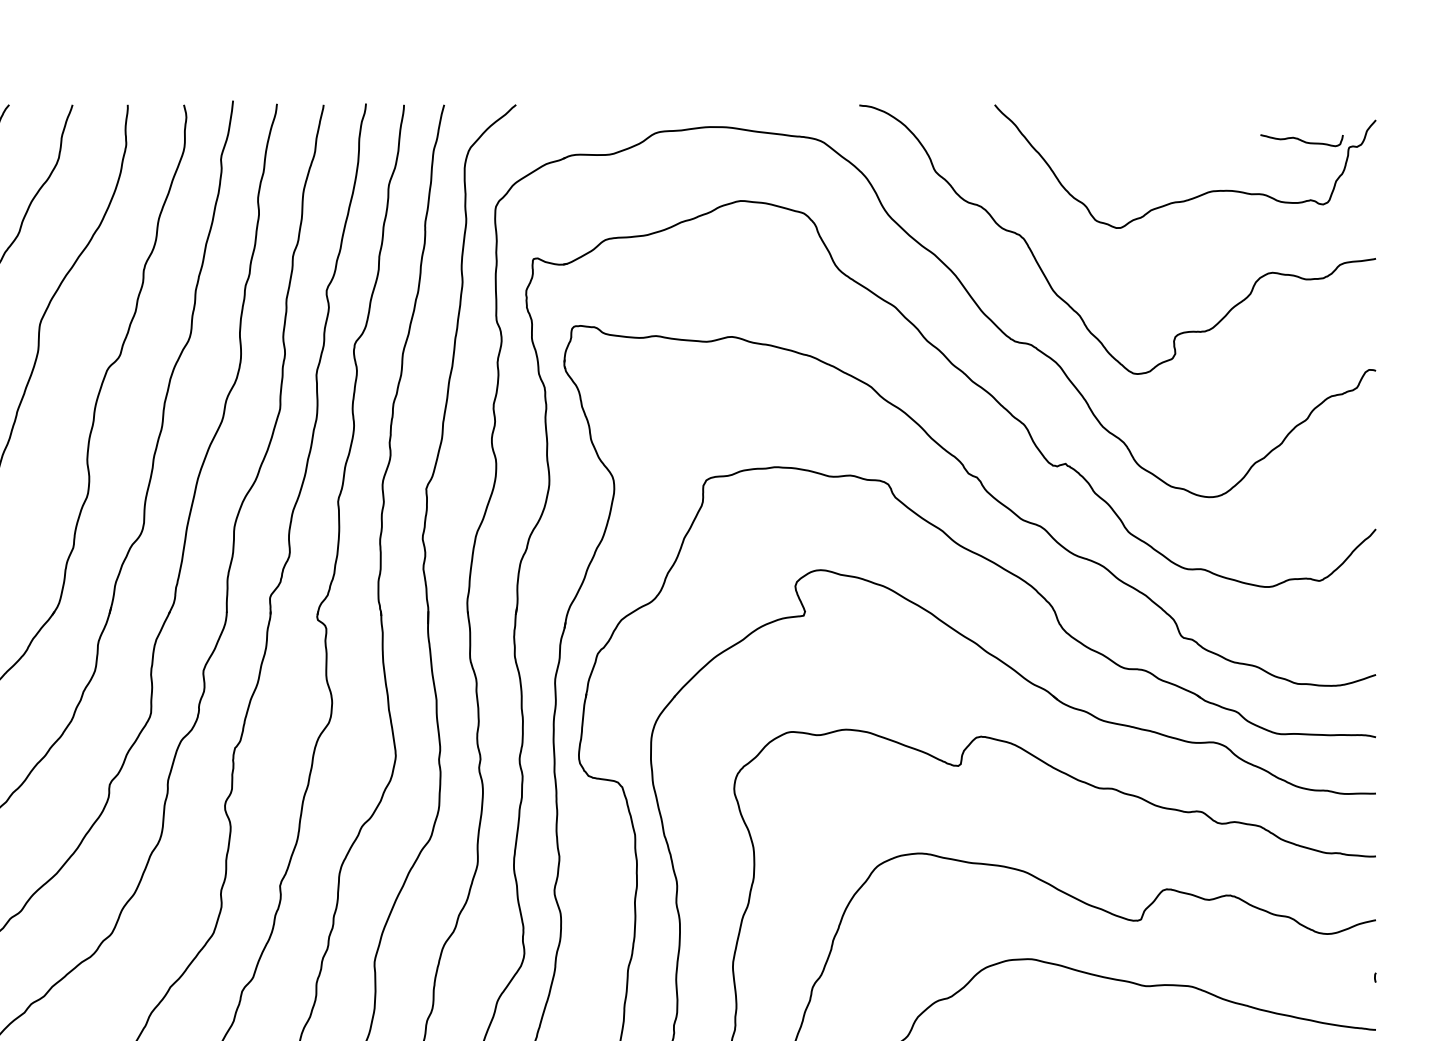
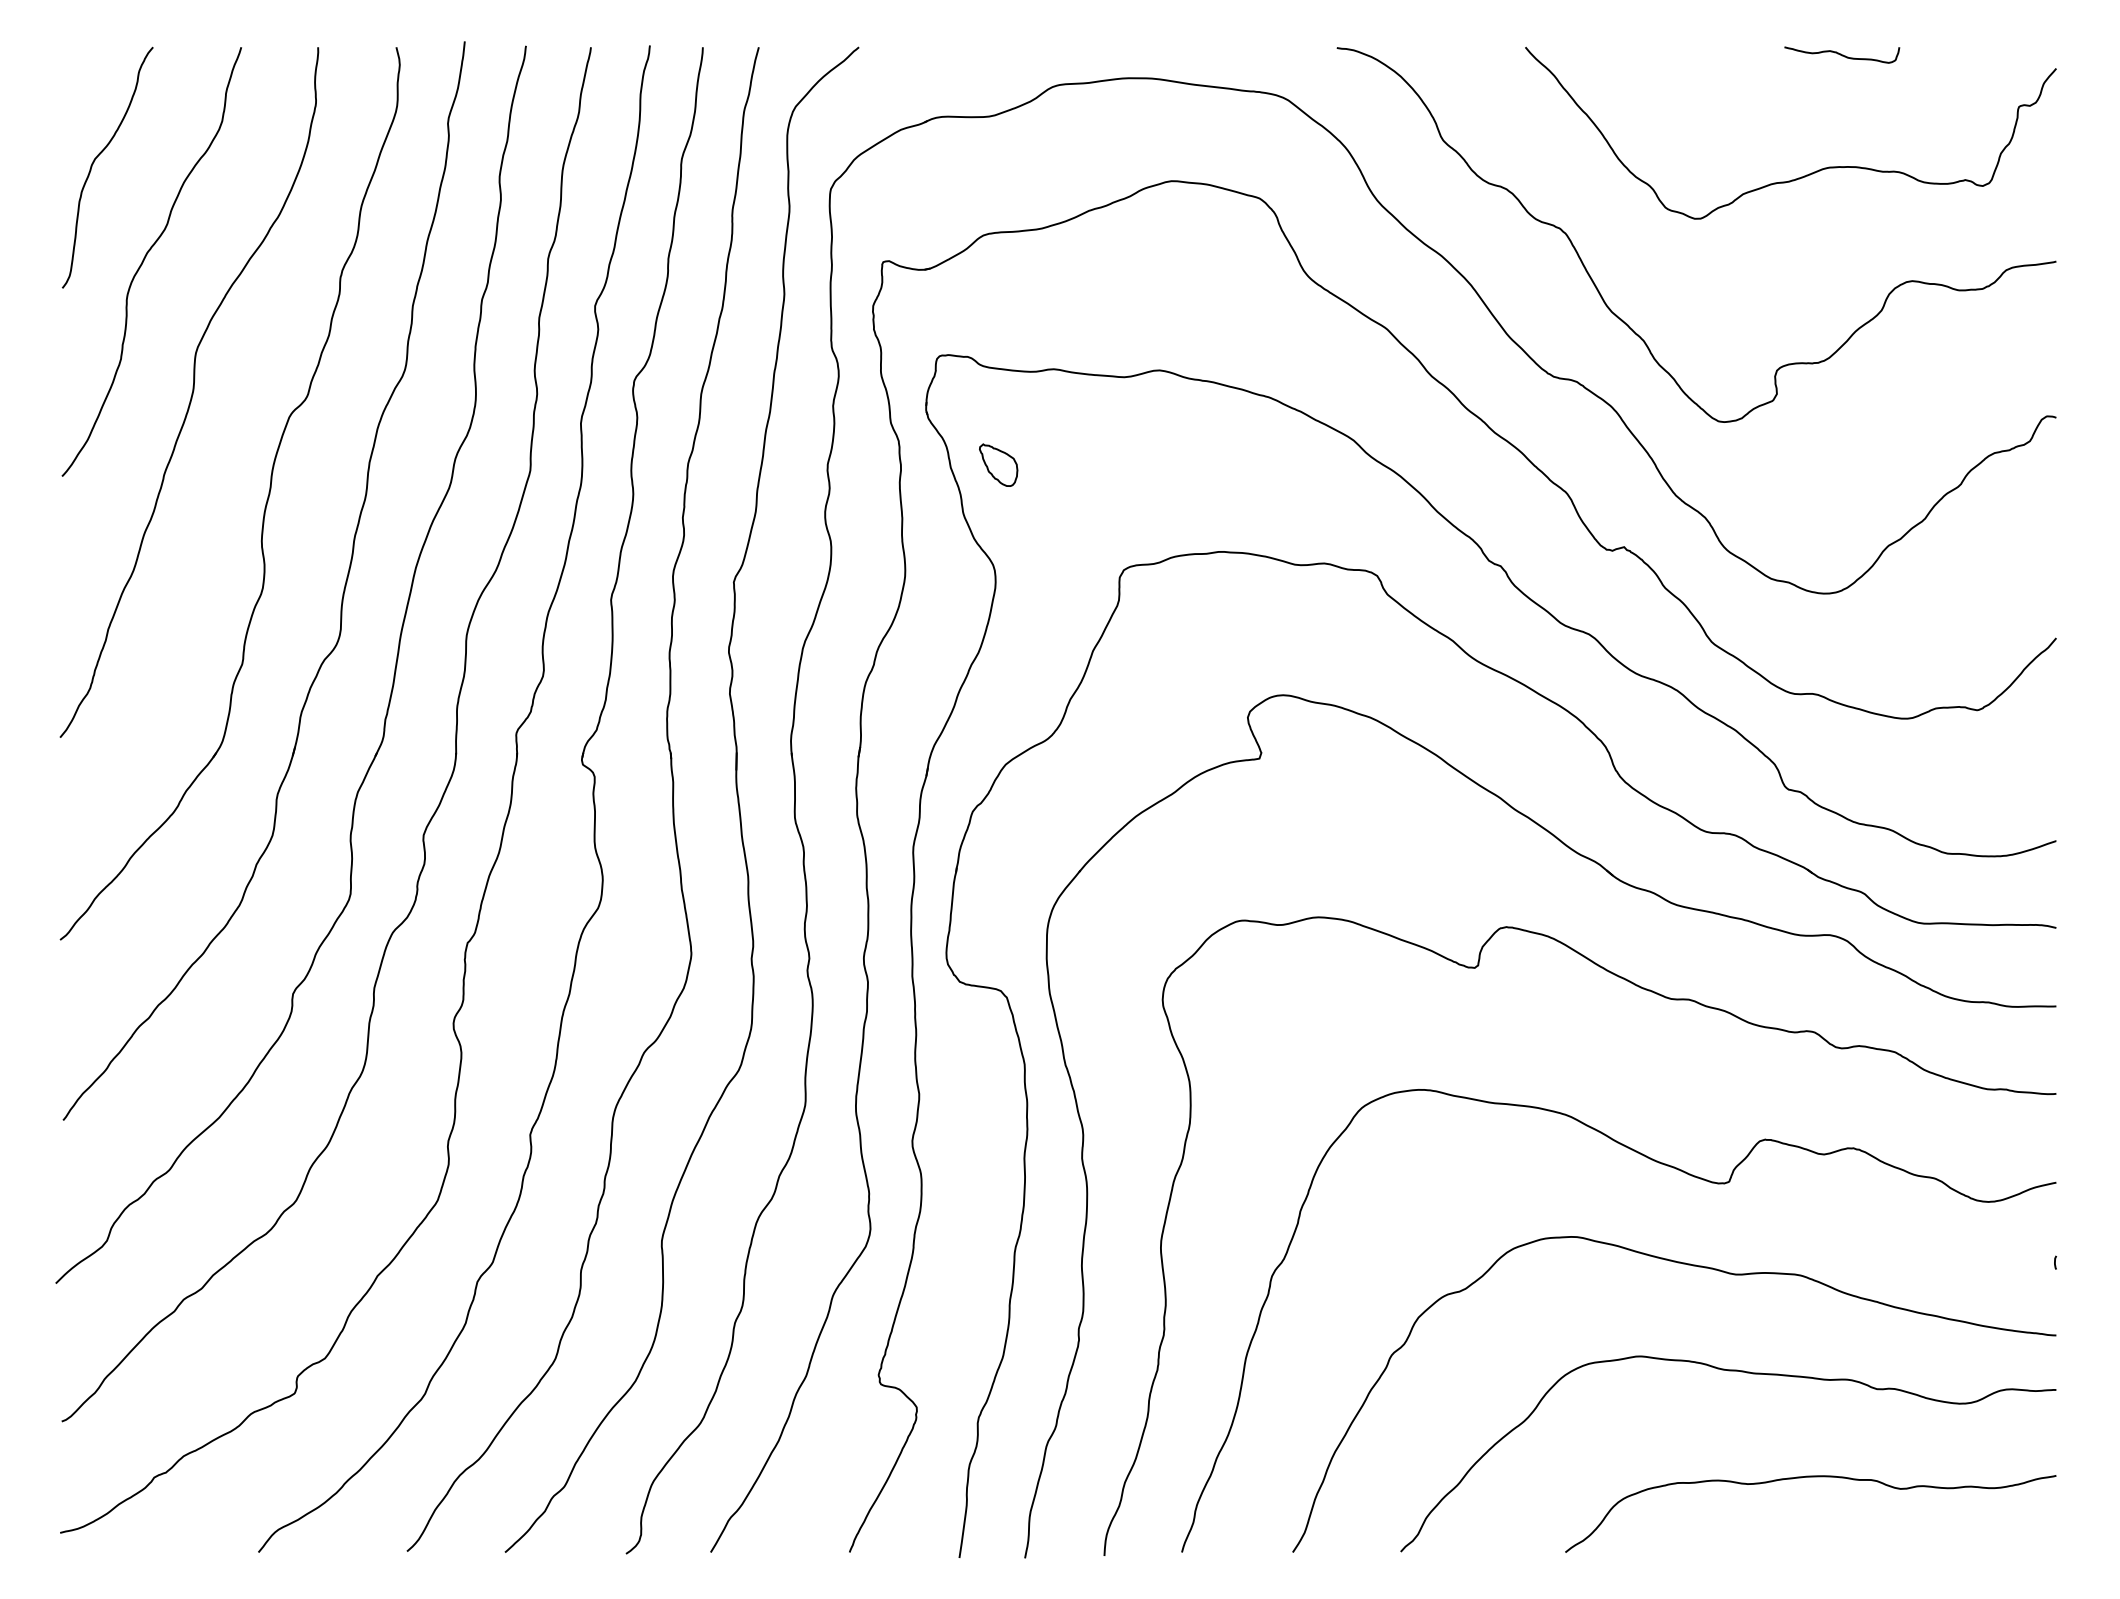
curve: (1302, 140) -> (1842, 54), moved
part: (616, 404) -> (998, 464), added

